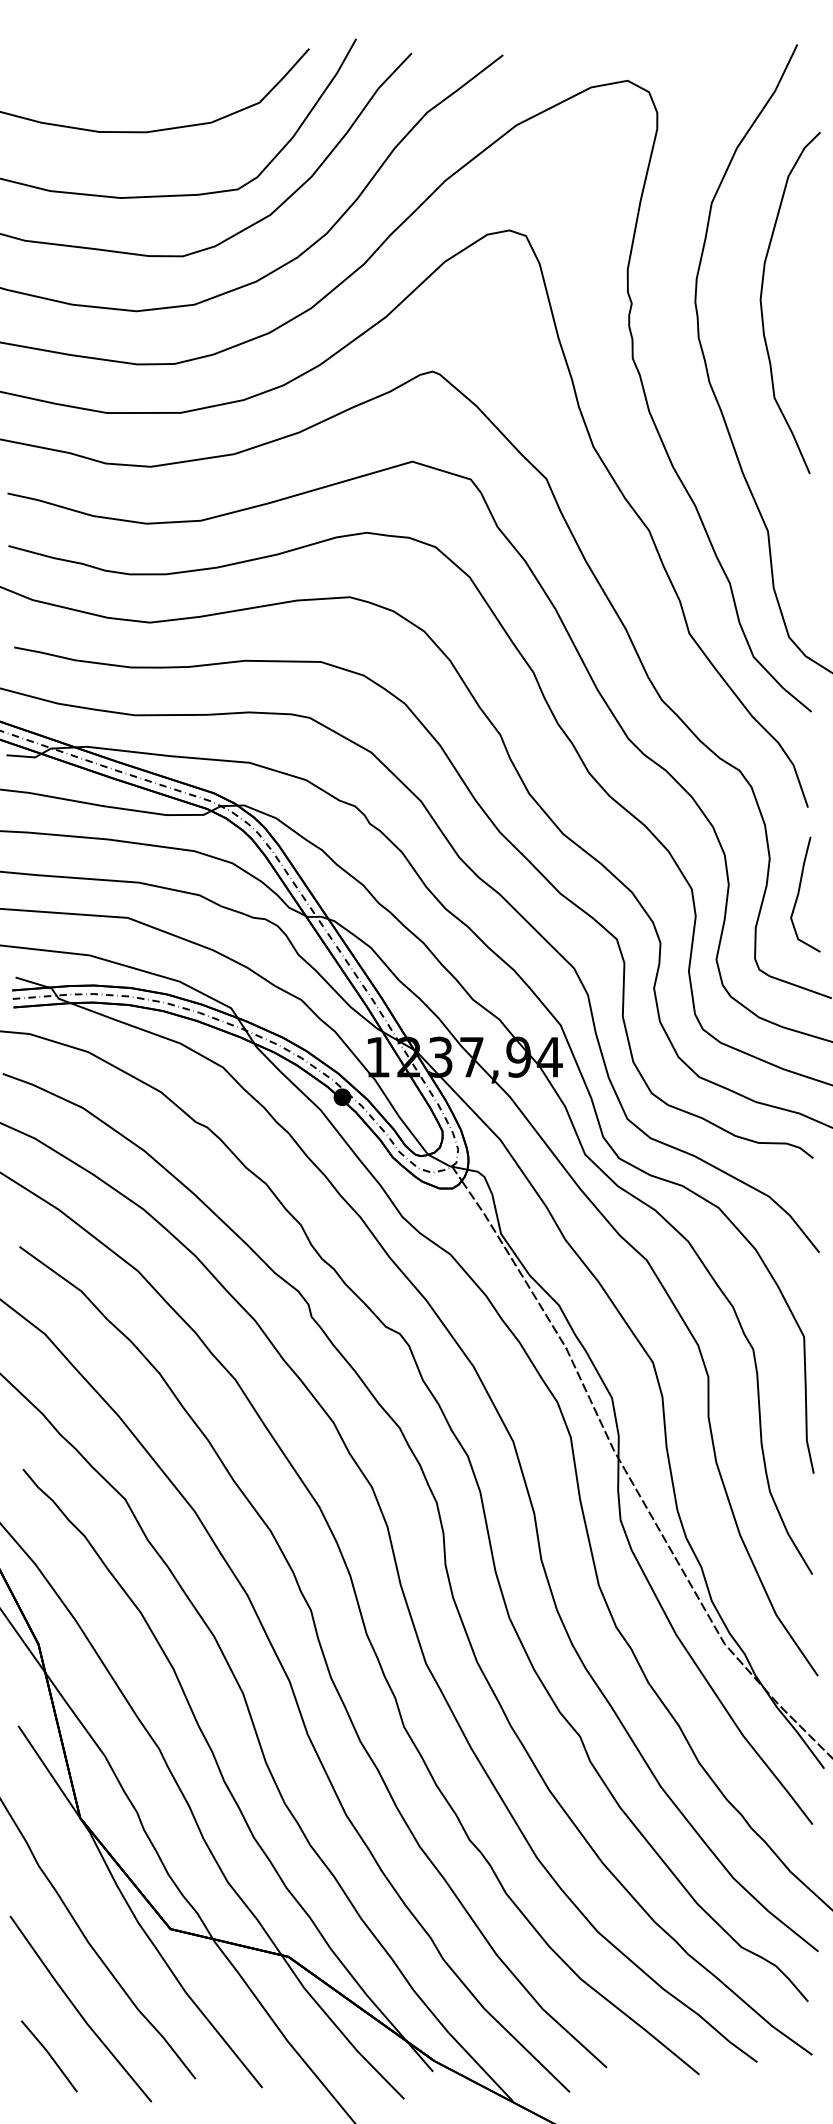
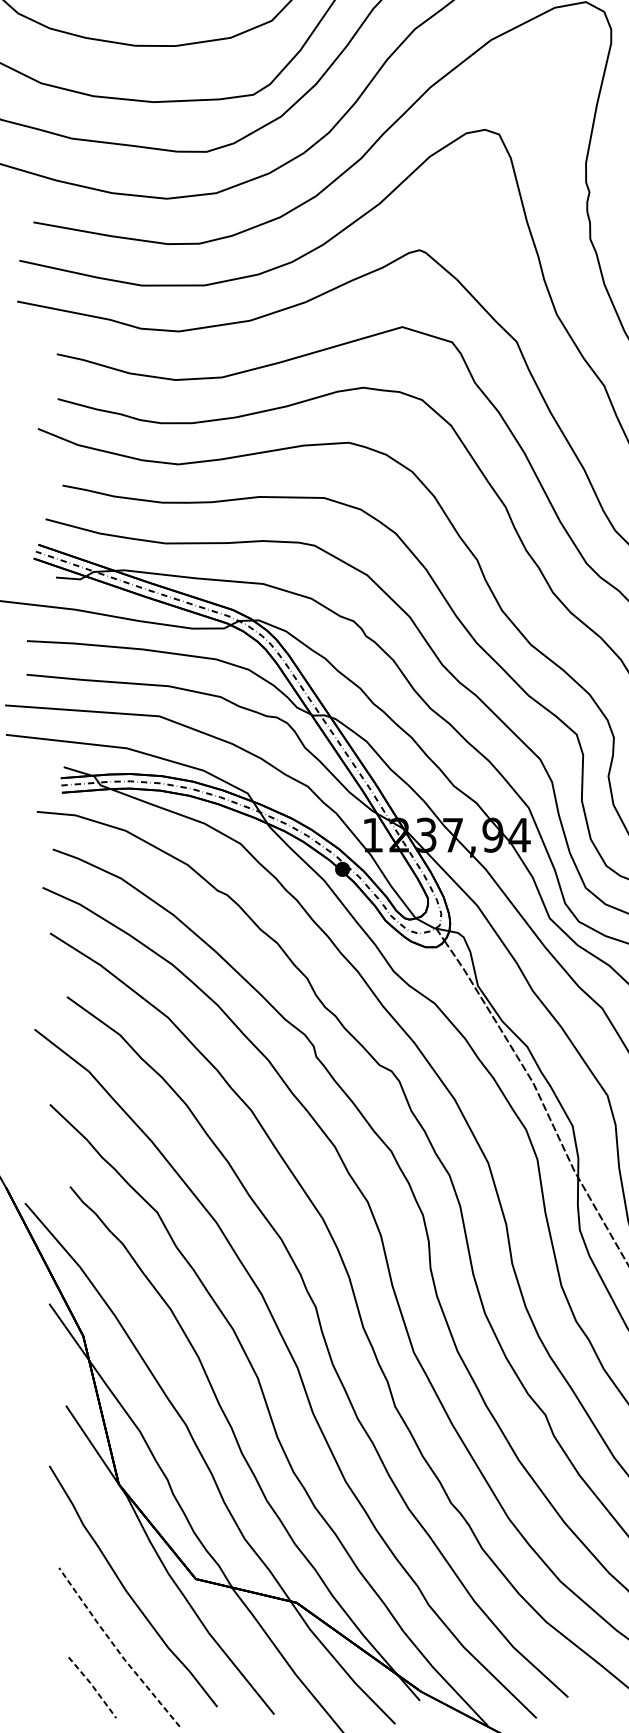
line: (77, 2010) -> (116, 1648), solid -> dashed
line: (50, 2055) -> (93, 1686), solid -> dashed

